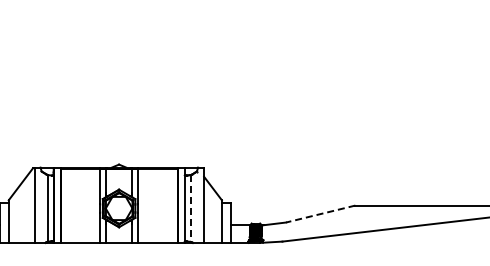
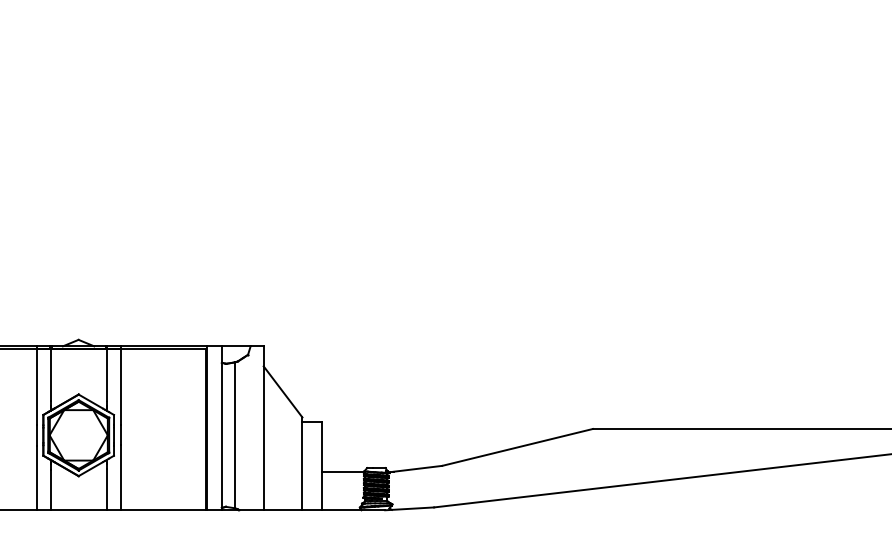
line: (190, 208) -> (234, 435), dashed -> solid
line: (320, 214) -> (517, 448), dashed -> solid

